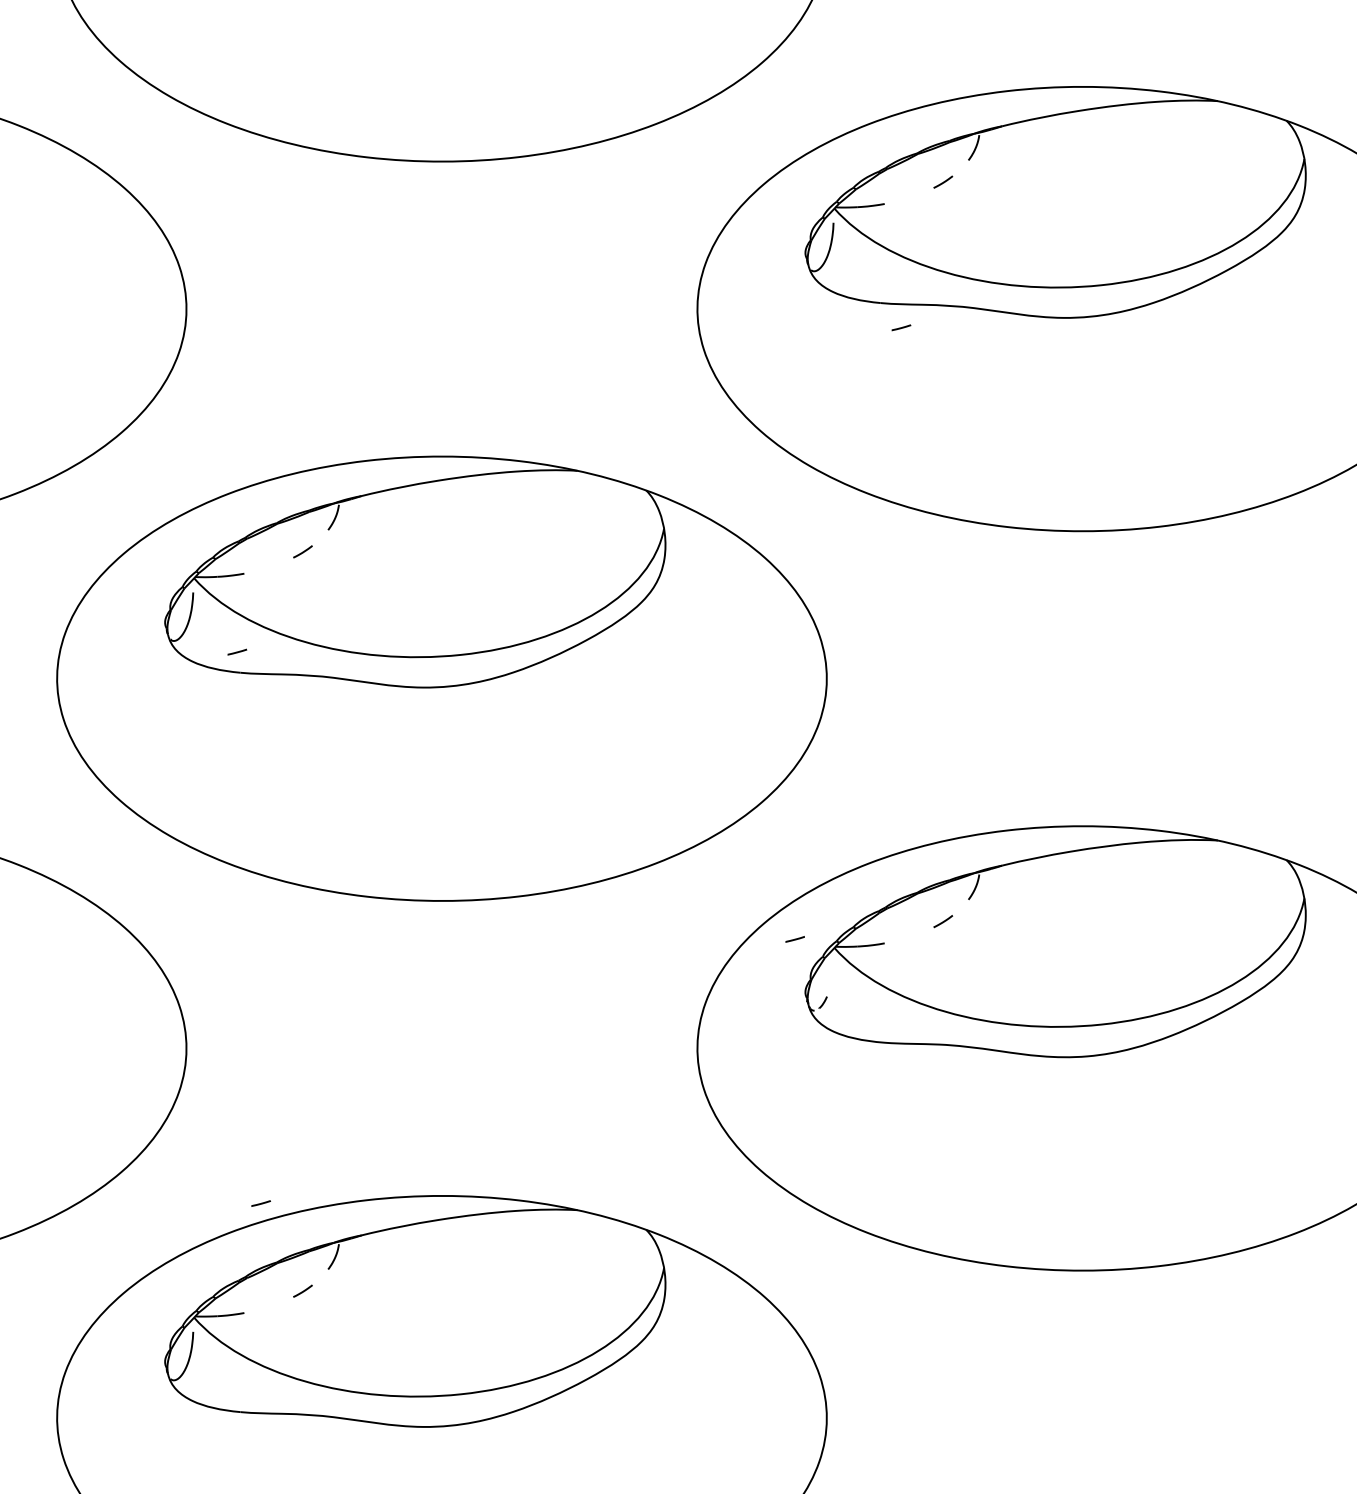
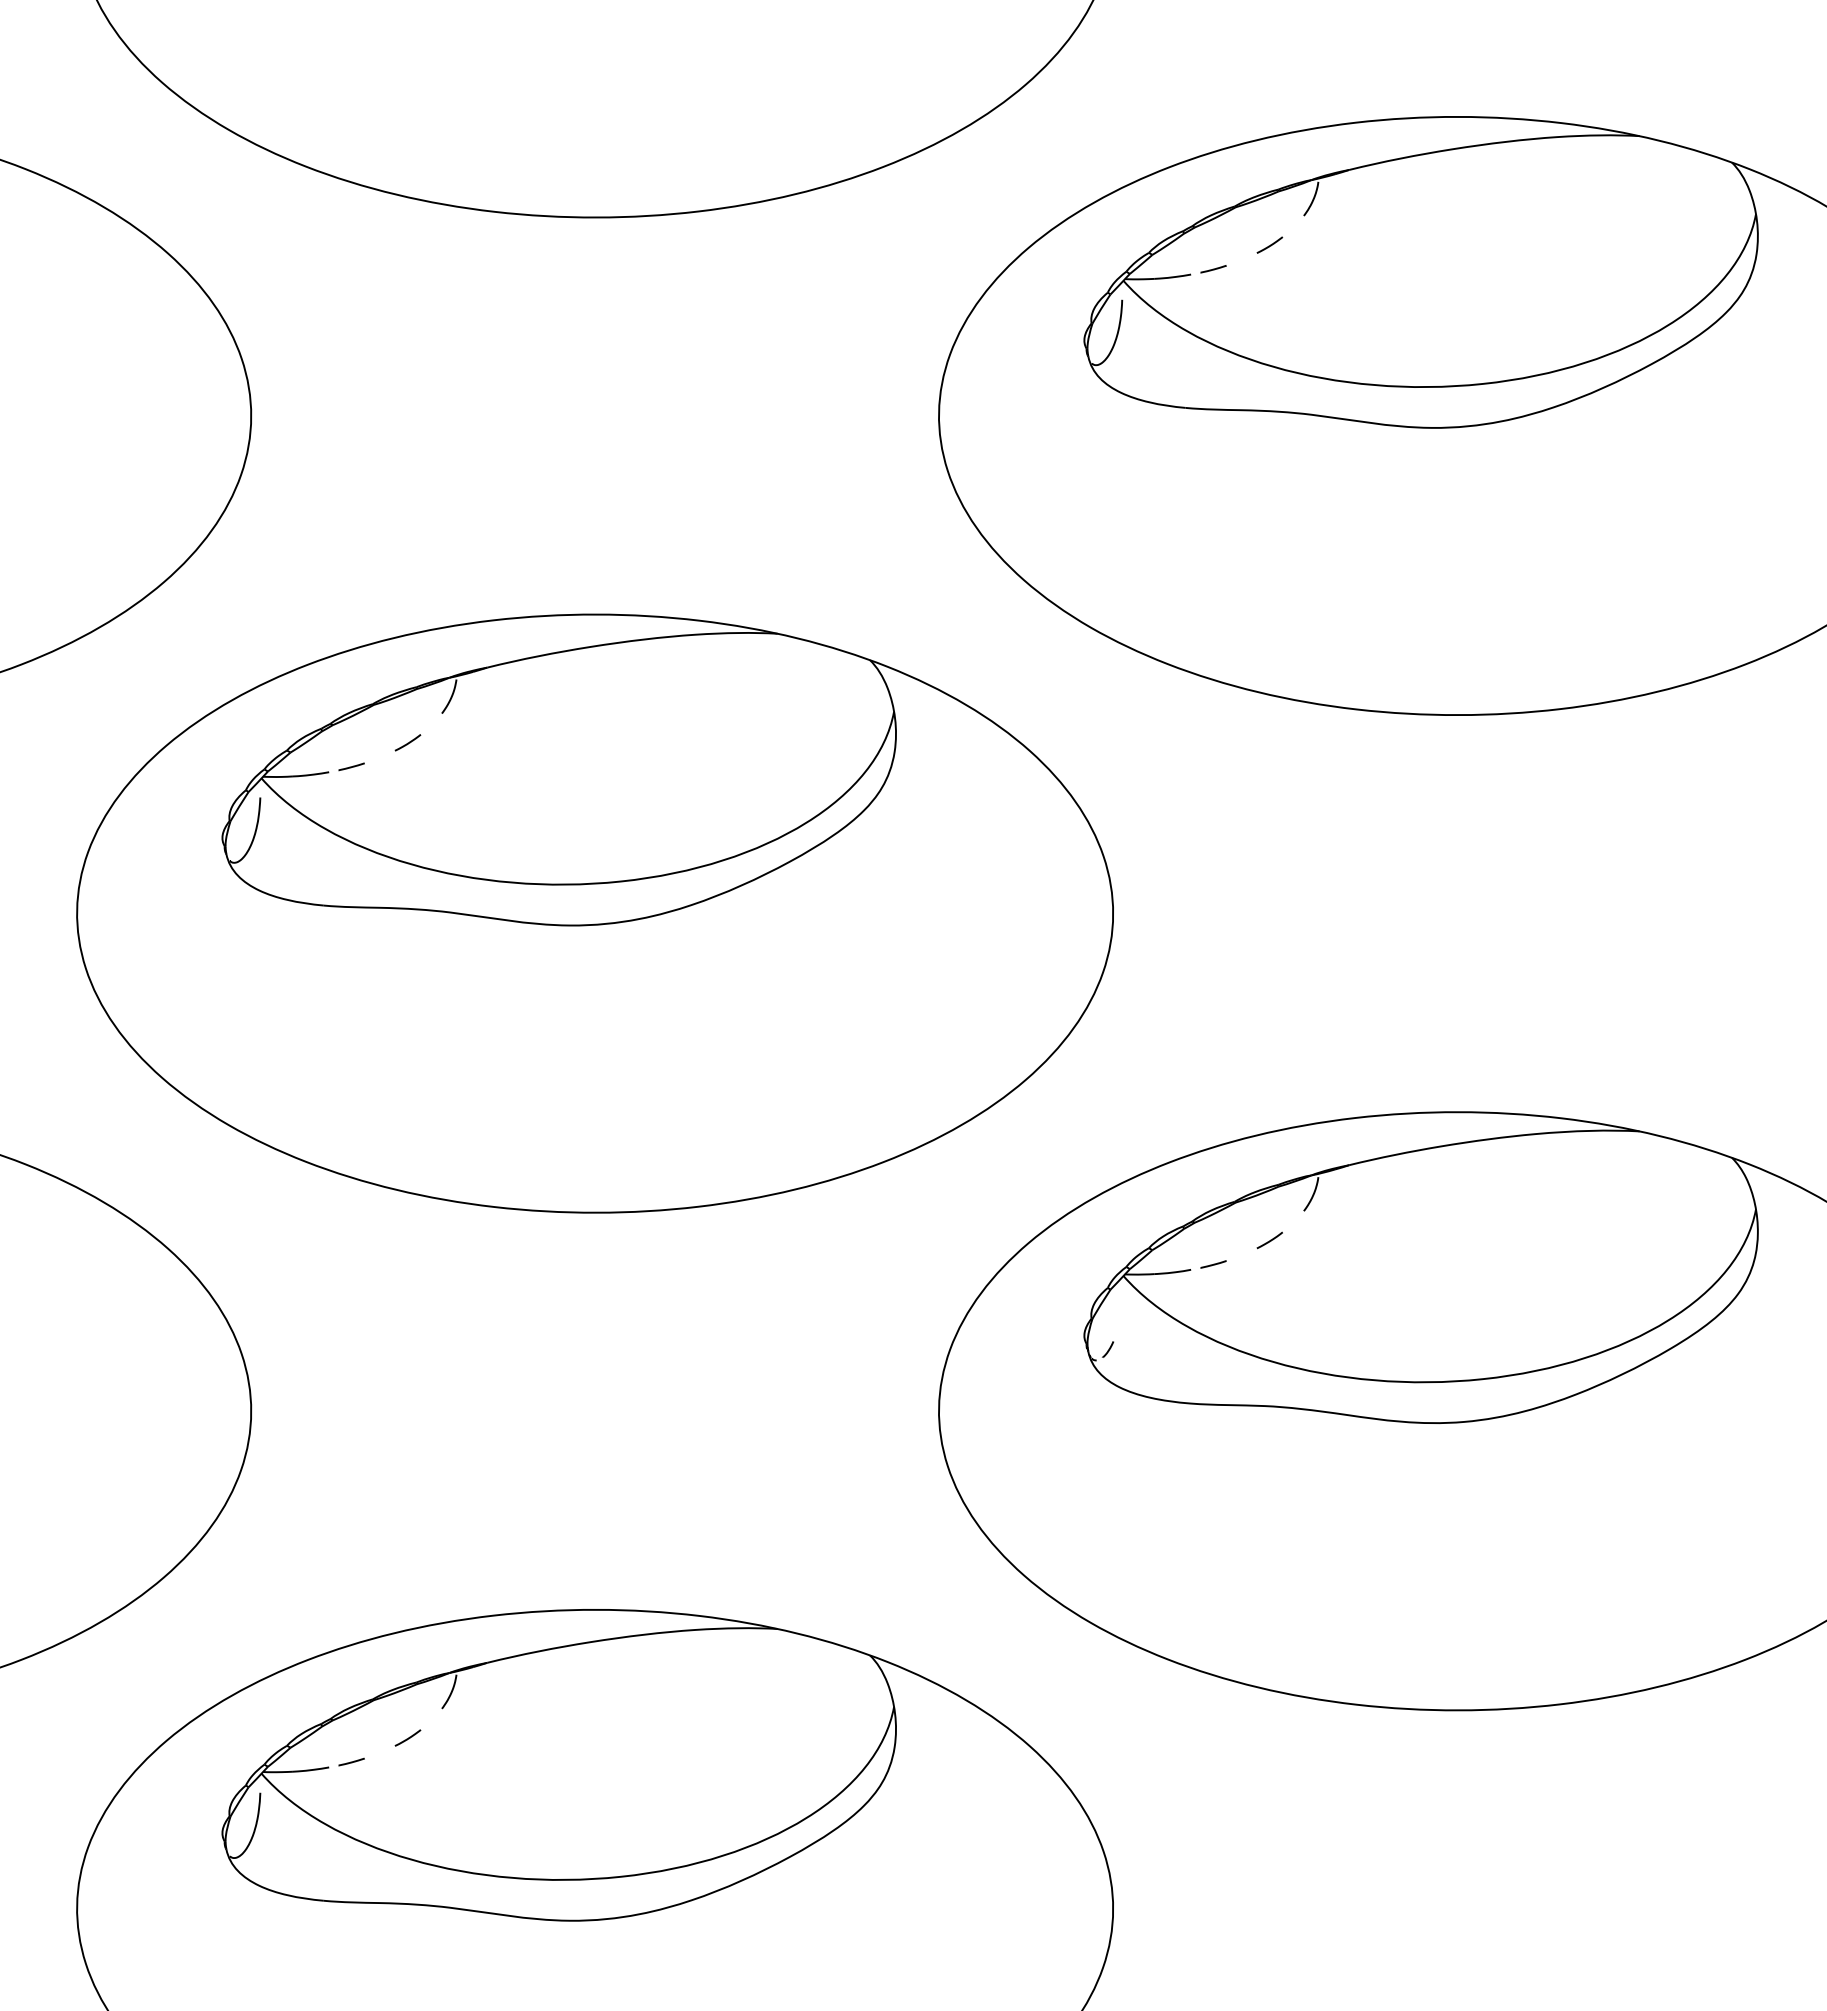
line: (901, 328) -> (1213, 269), moved
line: (237, 651) -> (351, 766), moved
line: (795, 939) -> (1213, 1264), moved
line: (260, 1203) -> (351, 1761), moved

